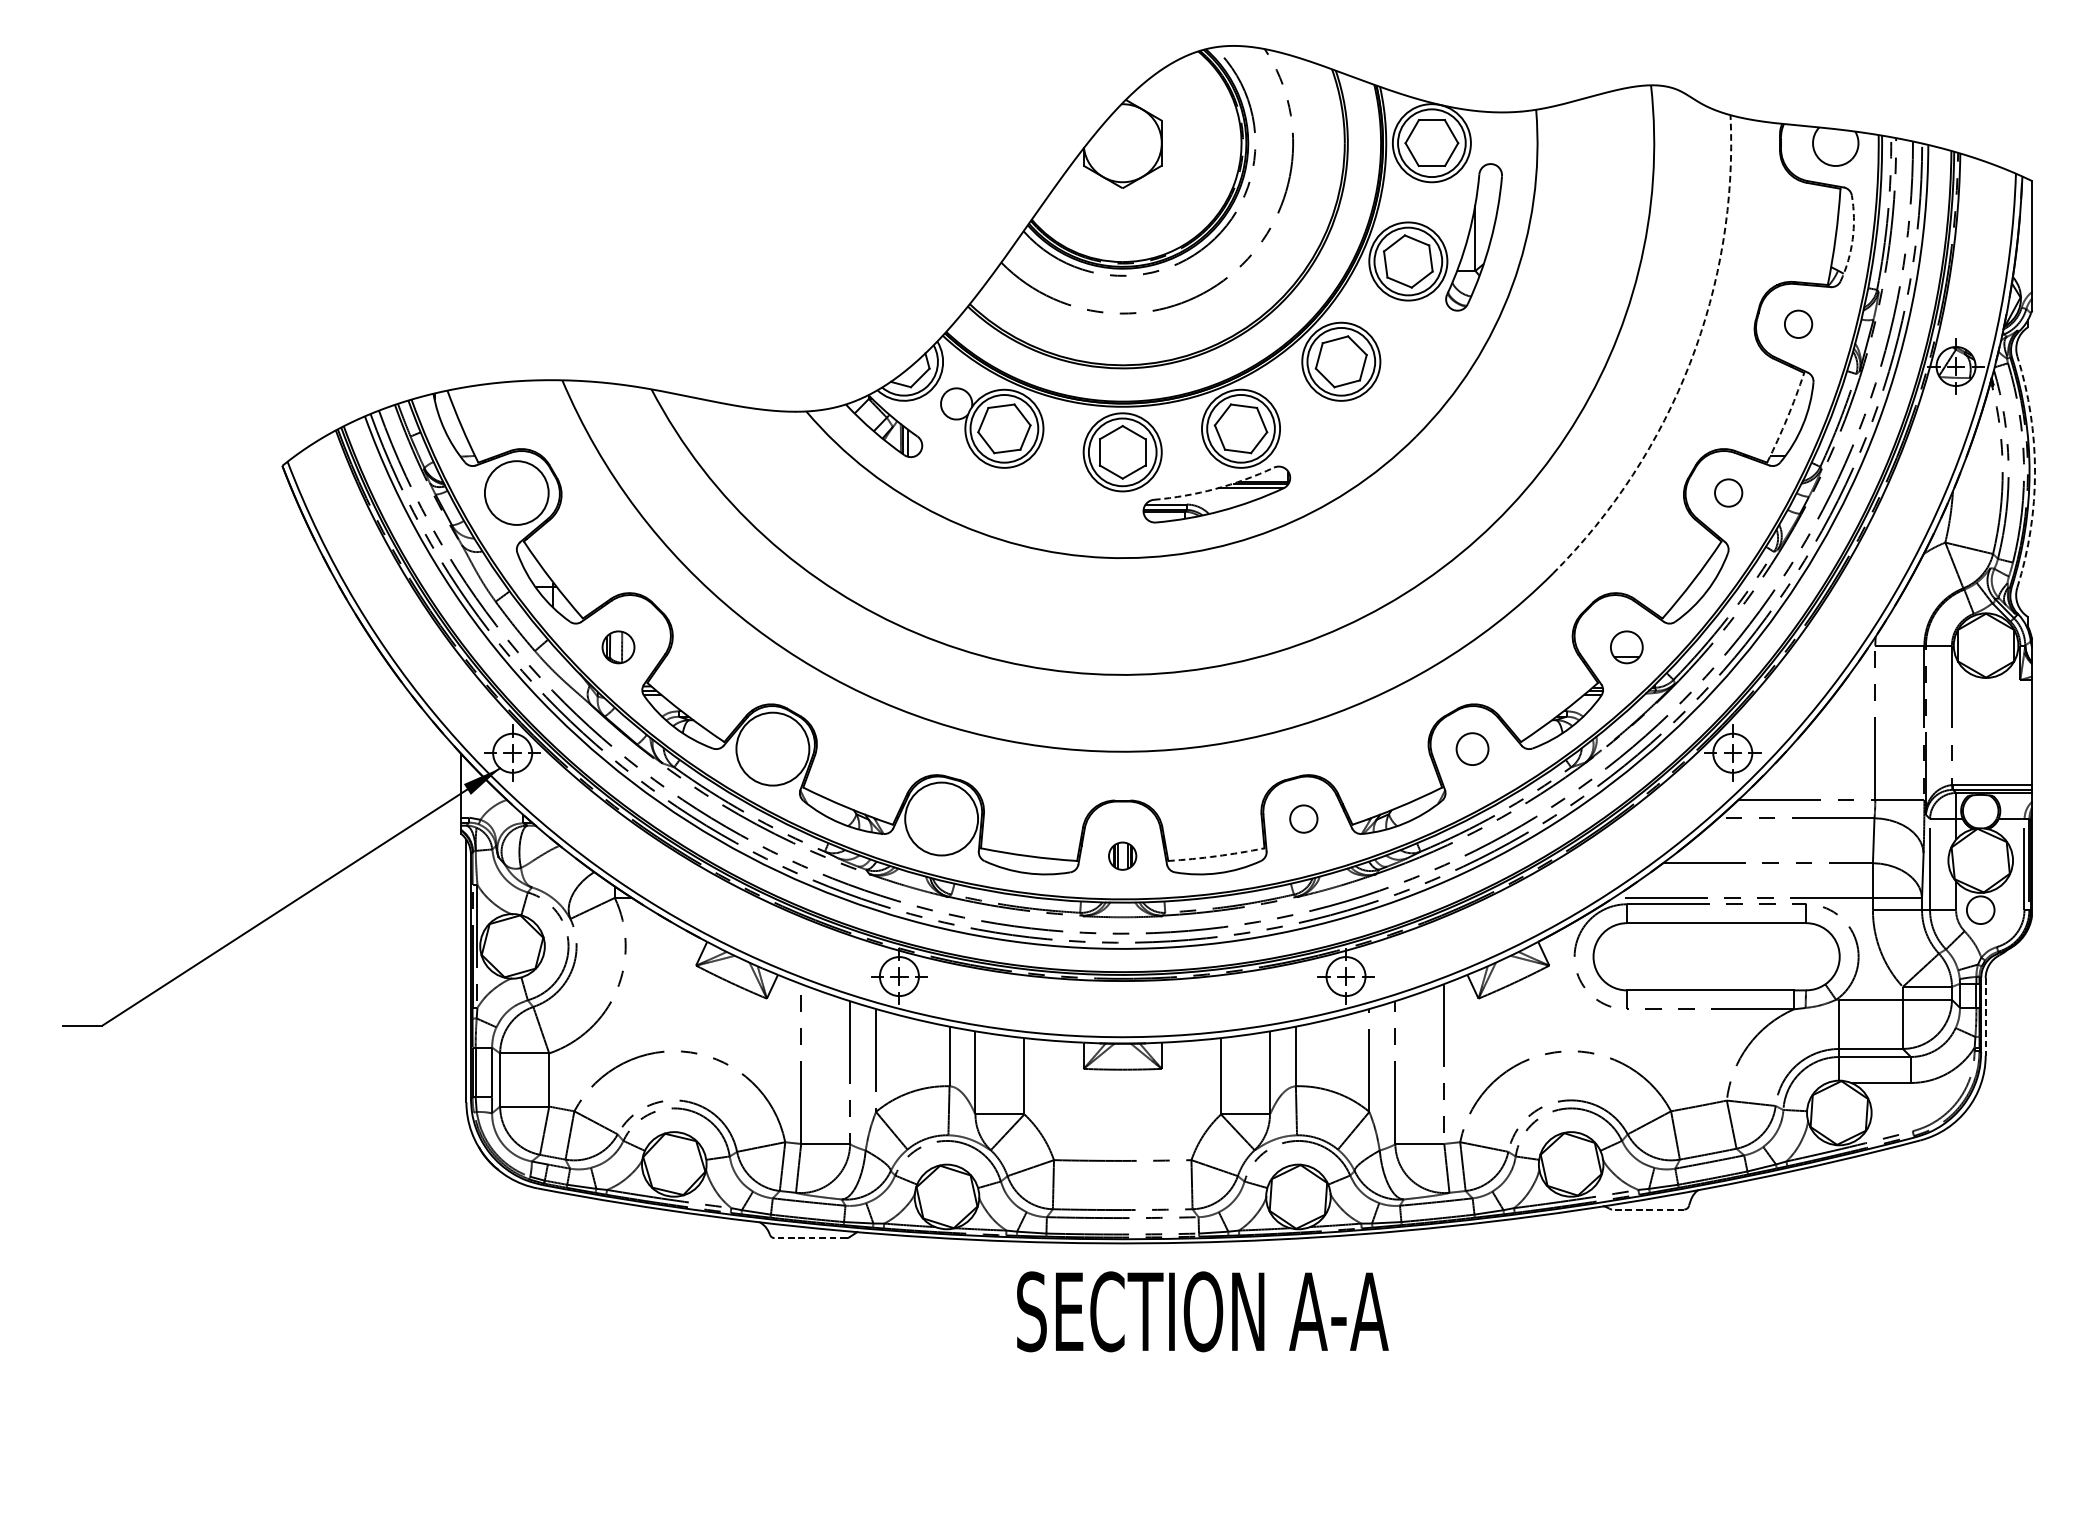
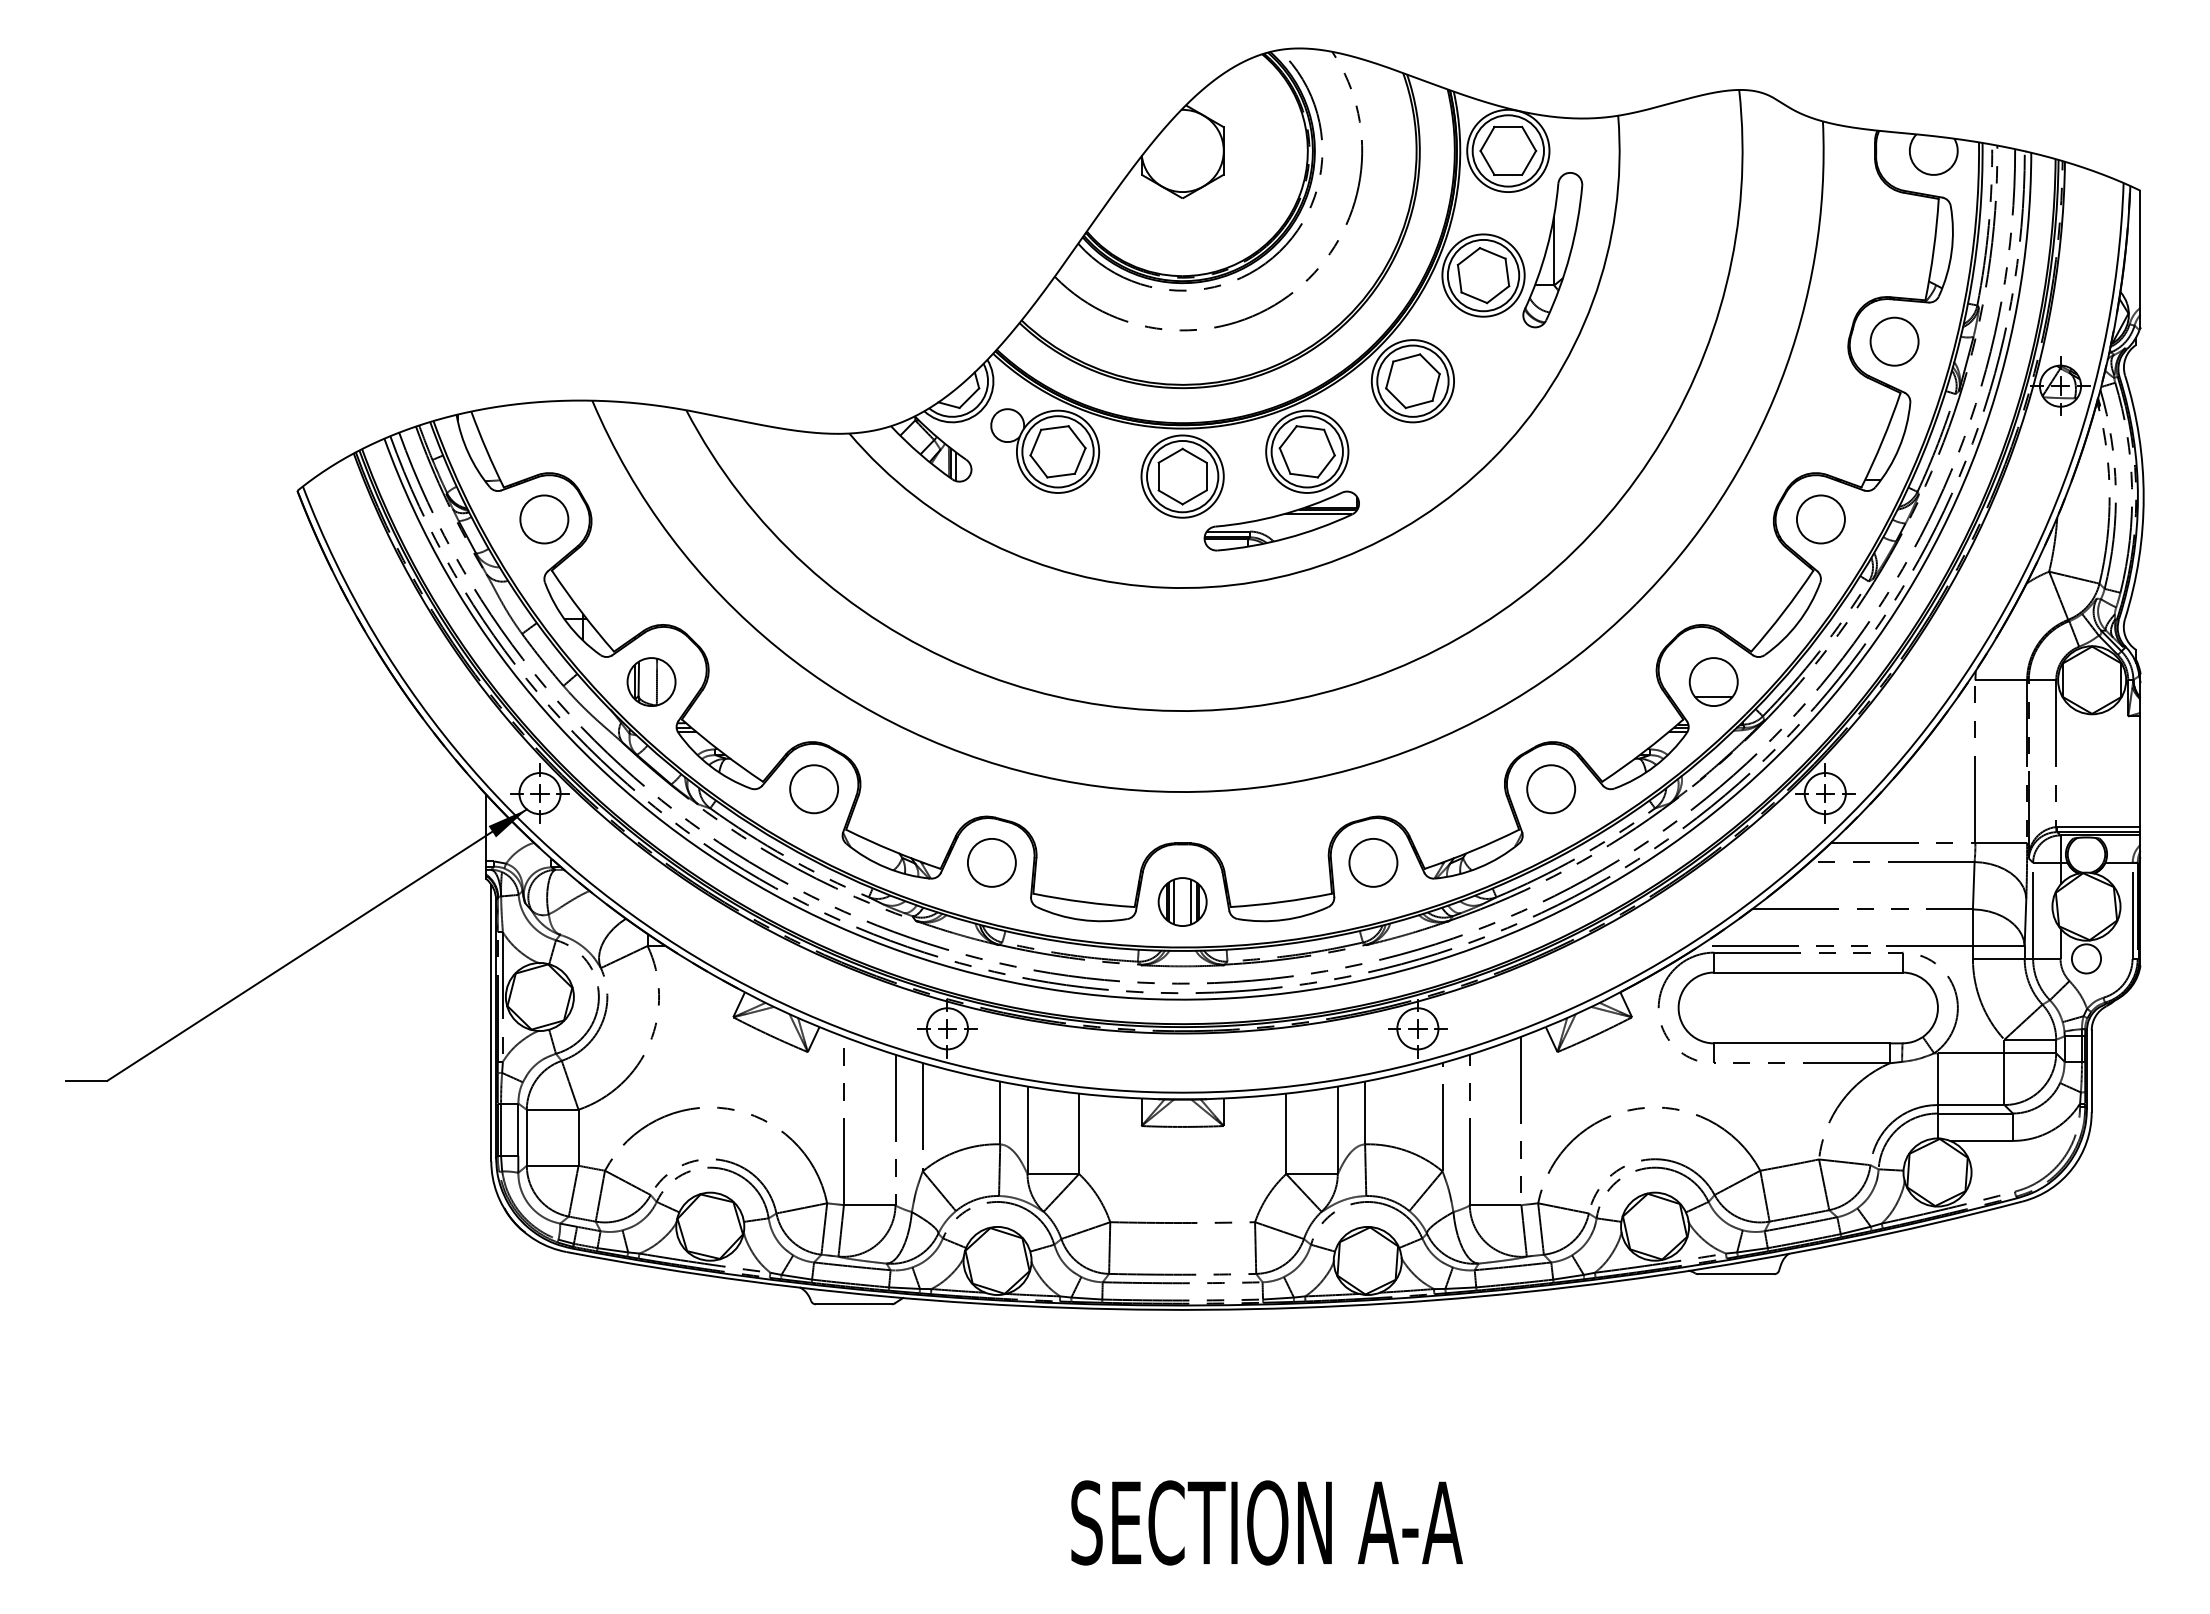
arc: (1852, 239) -> (1951, 252), dashed -> solid
circle: (1798, 324) -> (1894, 341), size x1.67
arc: (1690, 363) -> (1780, 382), dashed -> solid
arc: (1787, 418) -> (1882, 440), dashed -> solid
arc: (2034, 472) -> (2143, 497), dashed -> solid
arc: (1215, 489) -> (1280, 515), dashed -> solid
circle: (516, 493) -> (544, 519), size x0.71
circle: (1728, 493) -> (1820, 519), size x1.67
part: (618, 646) -> (651, 681), size x1.43
part: (1626, 646) -> (1713, 681), size x1.43
circle: (773, 749) -> (814, 789), size x0.62
circle: (1472, 749) -> (1551, 789), size x1.43
circle: (941, 818) -> (991, 862), size x0.62
circle: (1303, 818) -> (1373, 862), size x1.67
part: (1122, 855) -> (1182, 901), size x1.67
arc: (1216, 856) -> (1281, 902), dashed -> solid
line: (1985, 1017) -> (2091, 1071), dashed -> solid
line: (1647, 1209) -> (1735, 1274), dashed -> solid
line: (810, 1238) -> (853, 1304), dashed -> solid
text: (1202, 1311) -> (1266, 1522), moved

